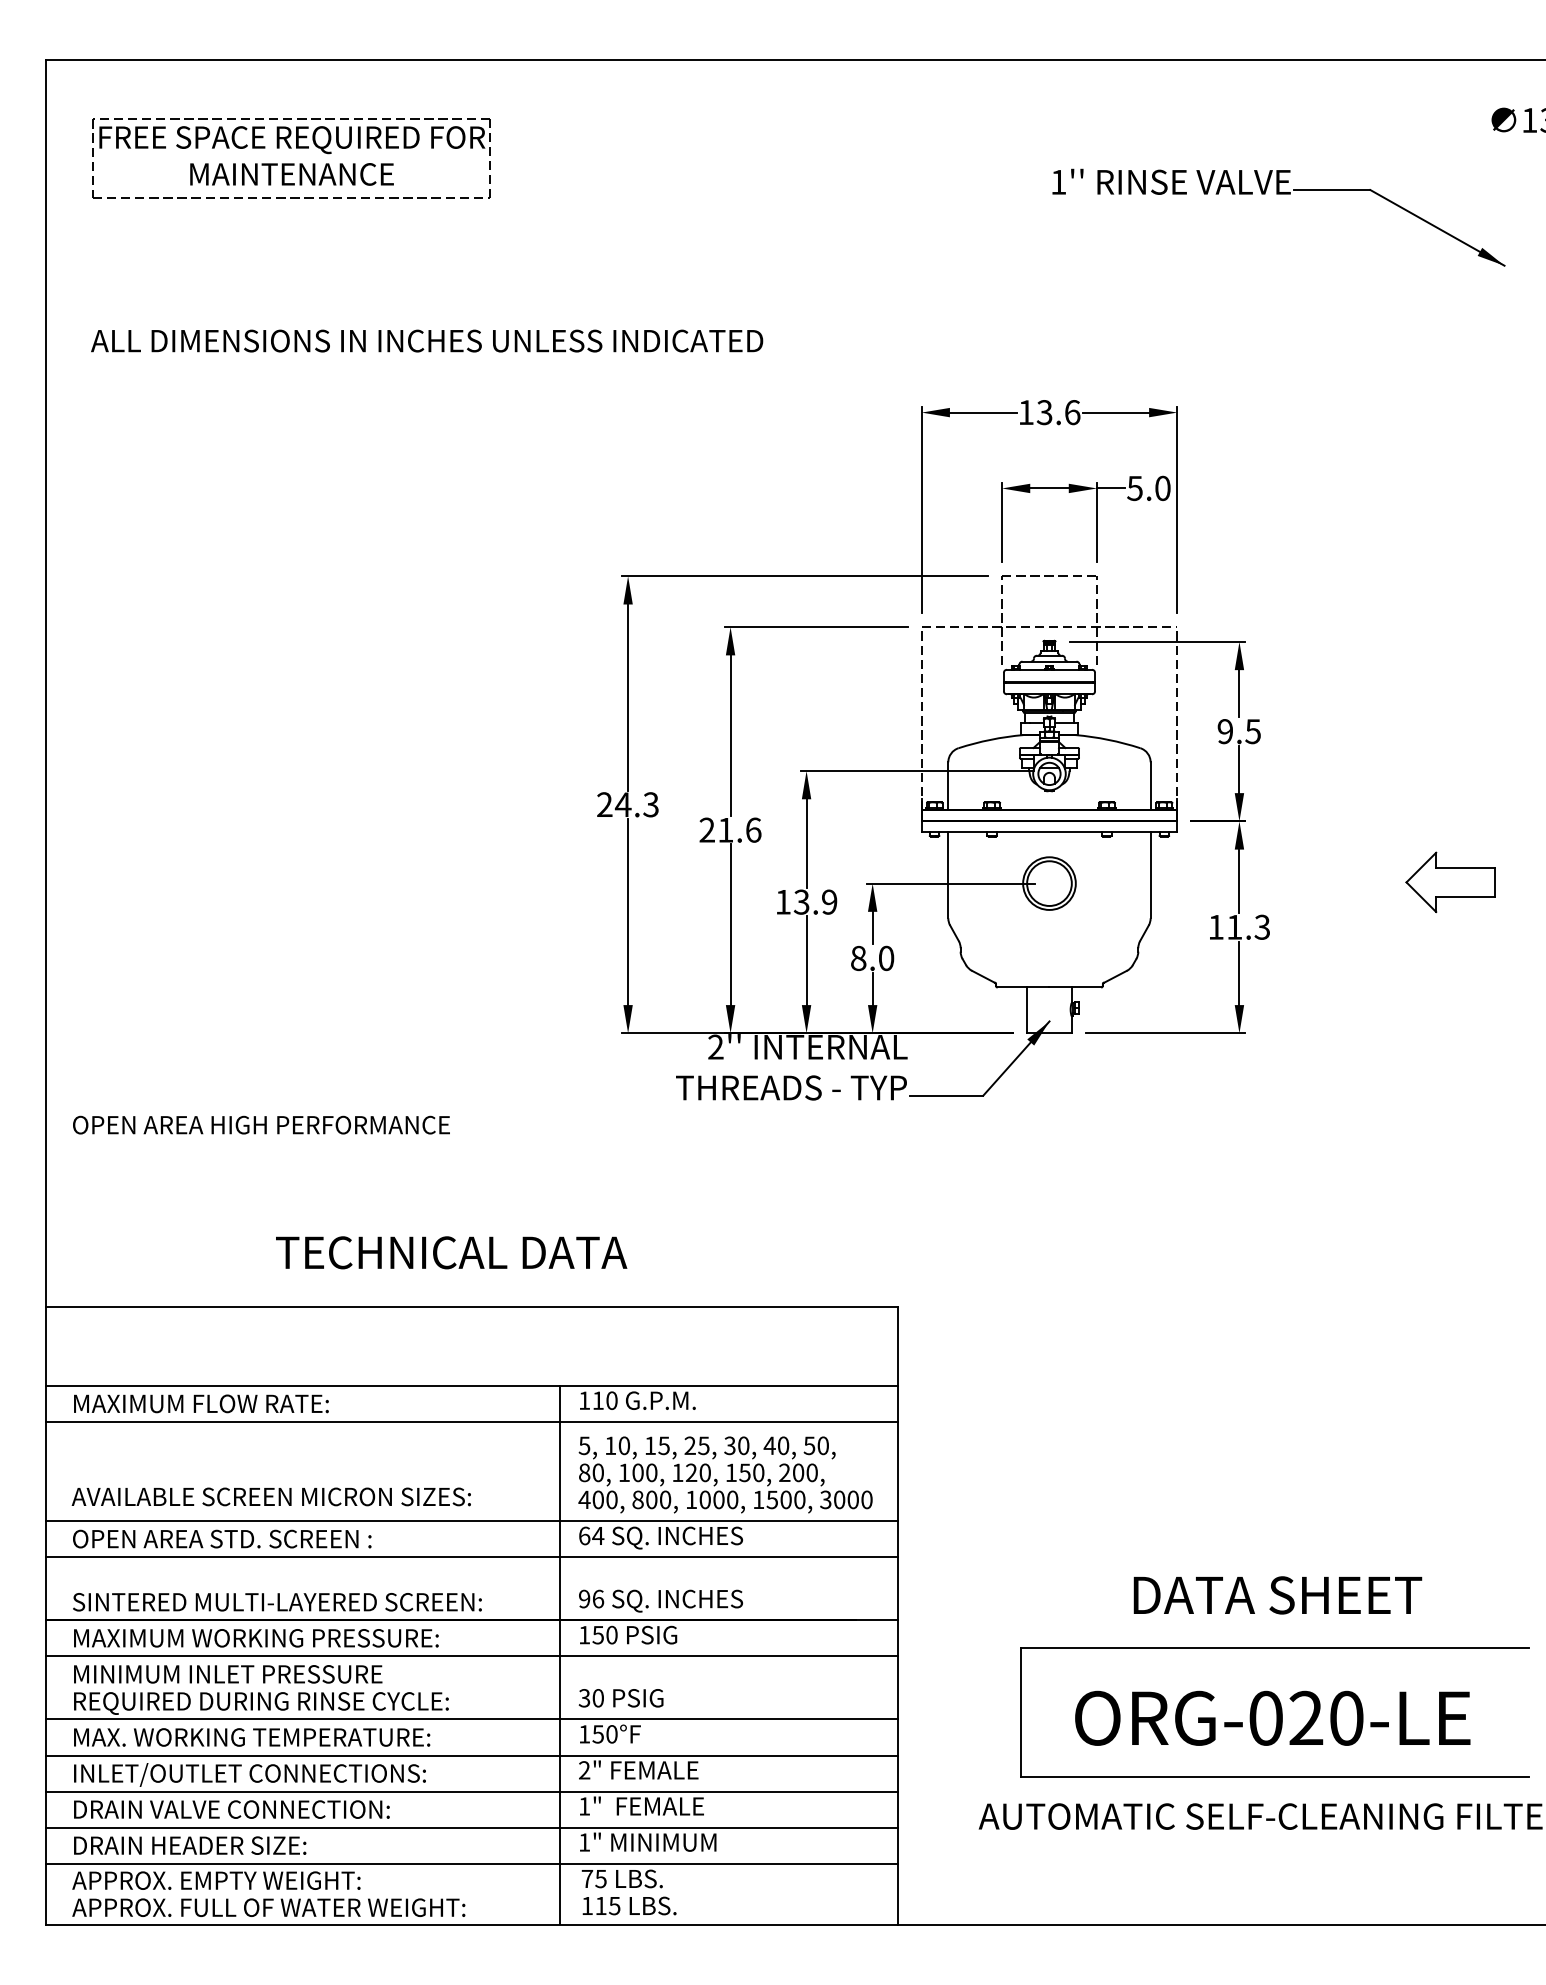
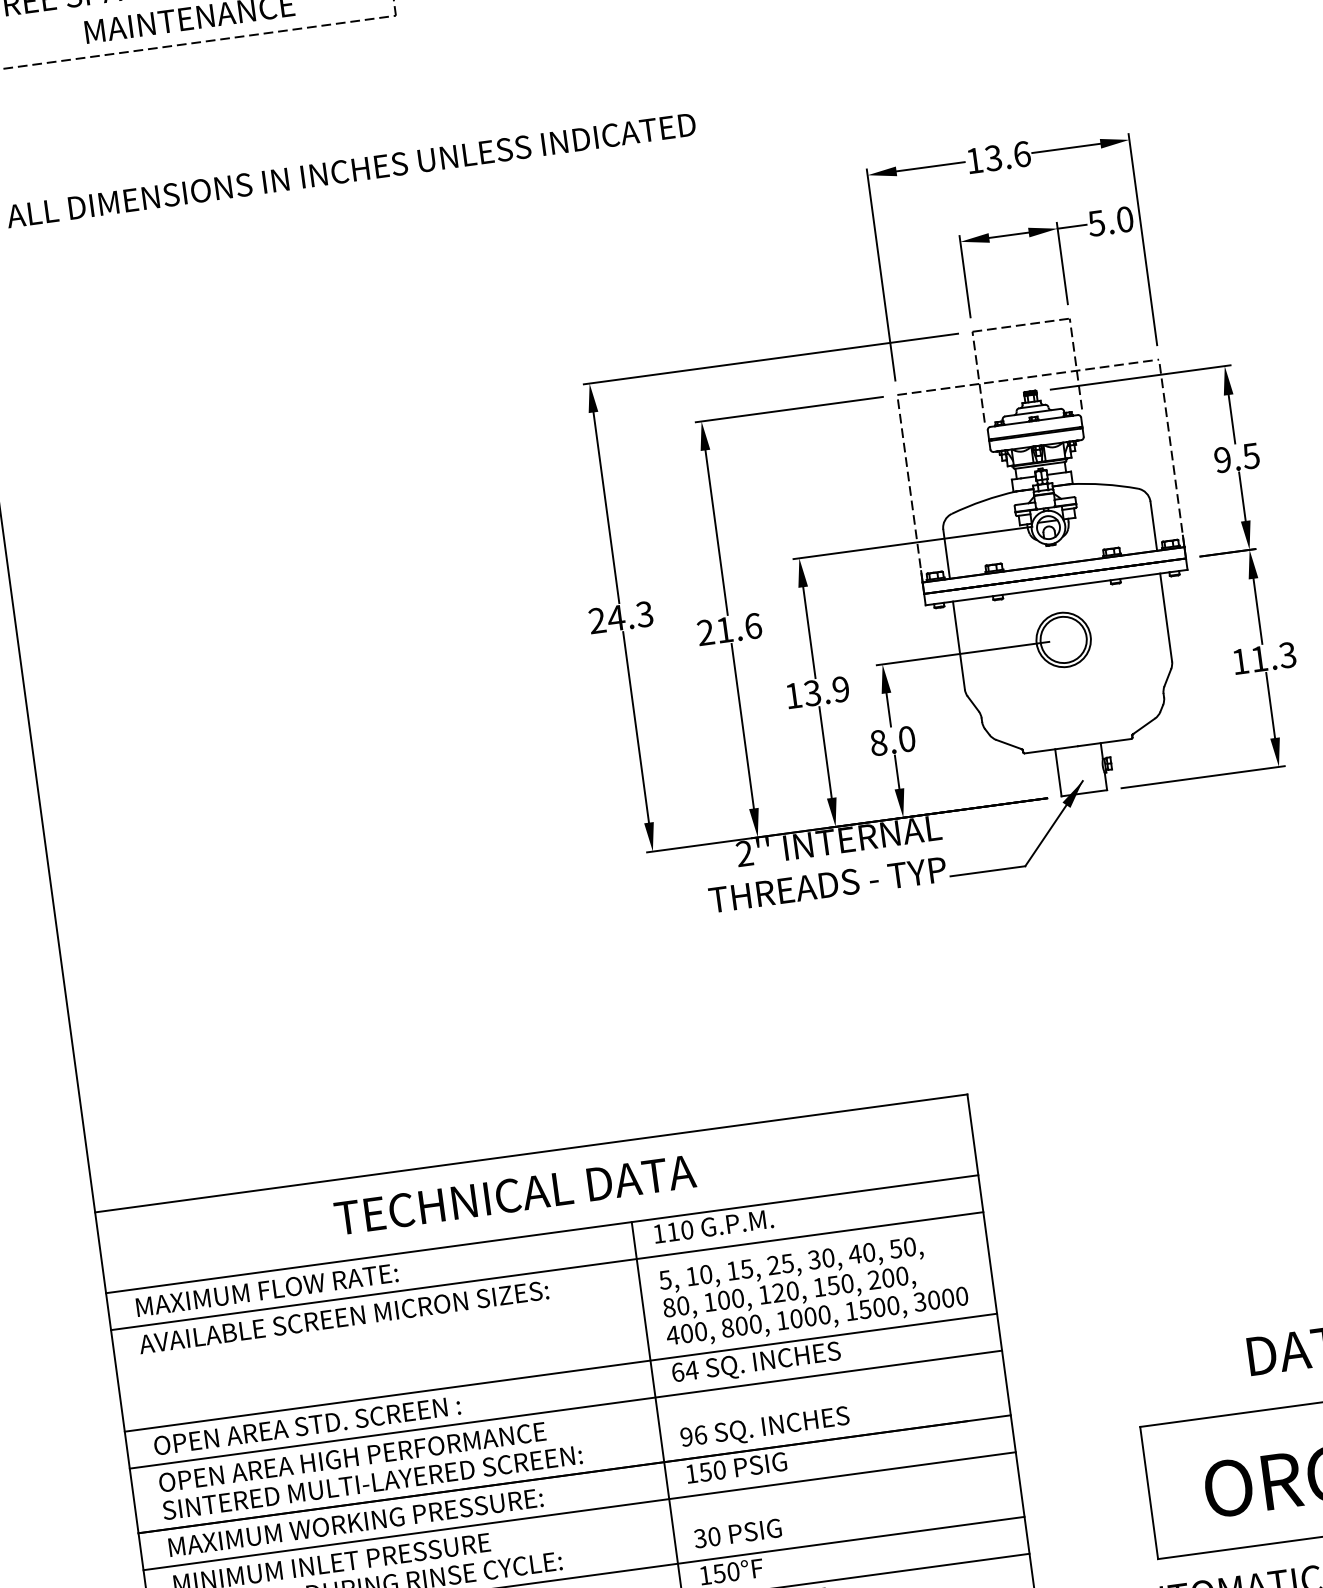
text: (261, 1124) -> (352, 1456), moved
text: (451, 1252) -> (515, 1194), moved
text: (270, 1496) -> (342, 1317), moved

